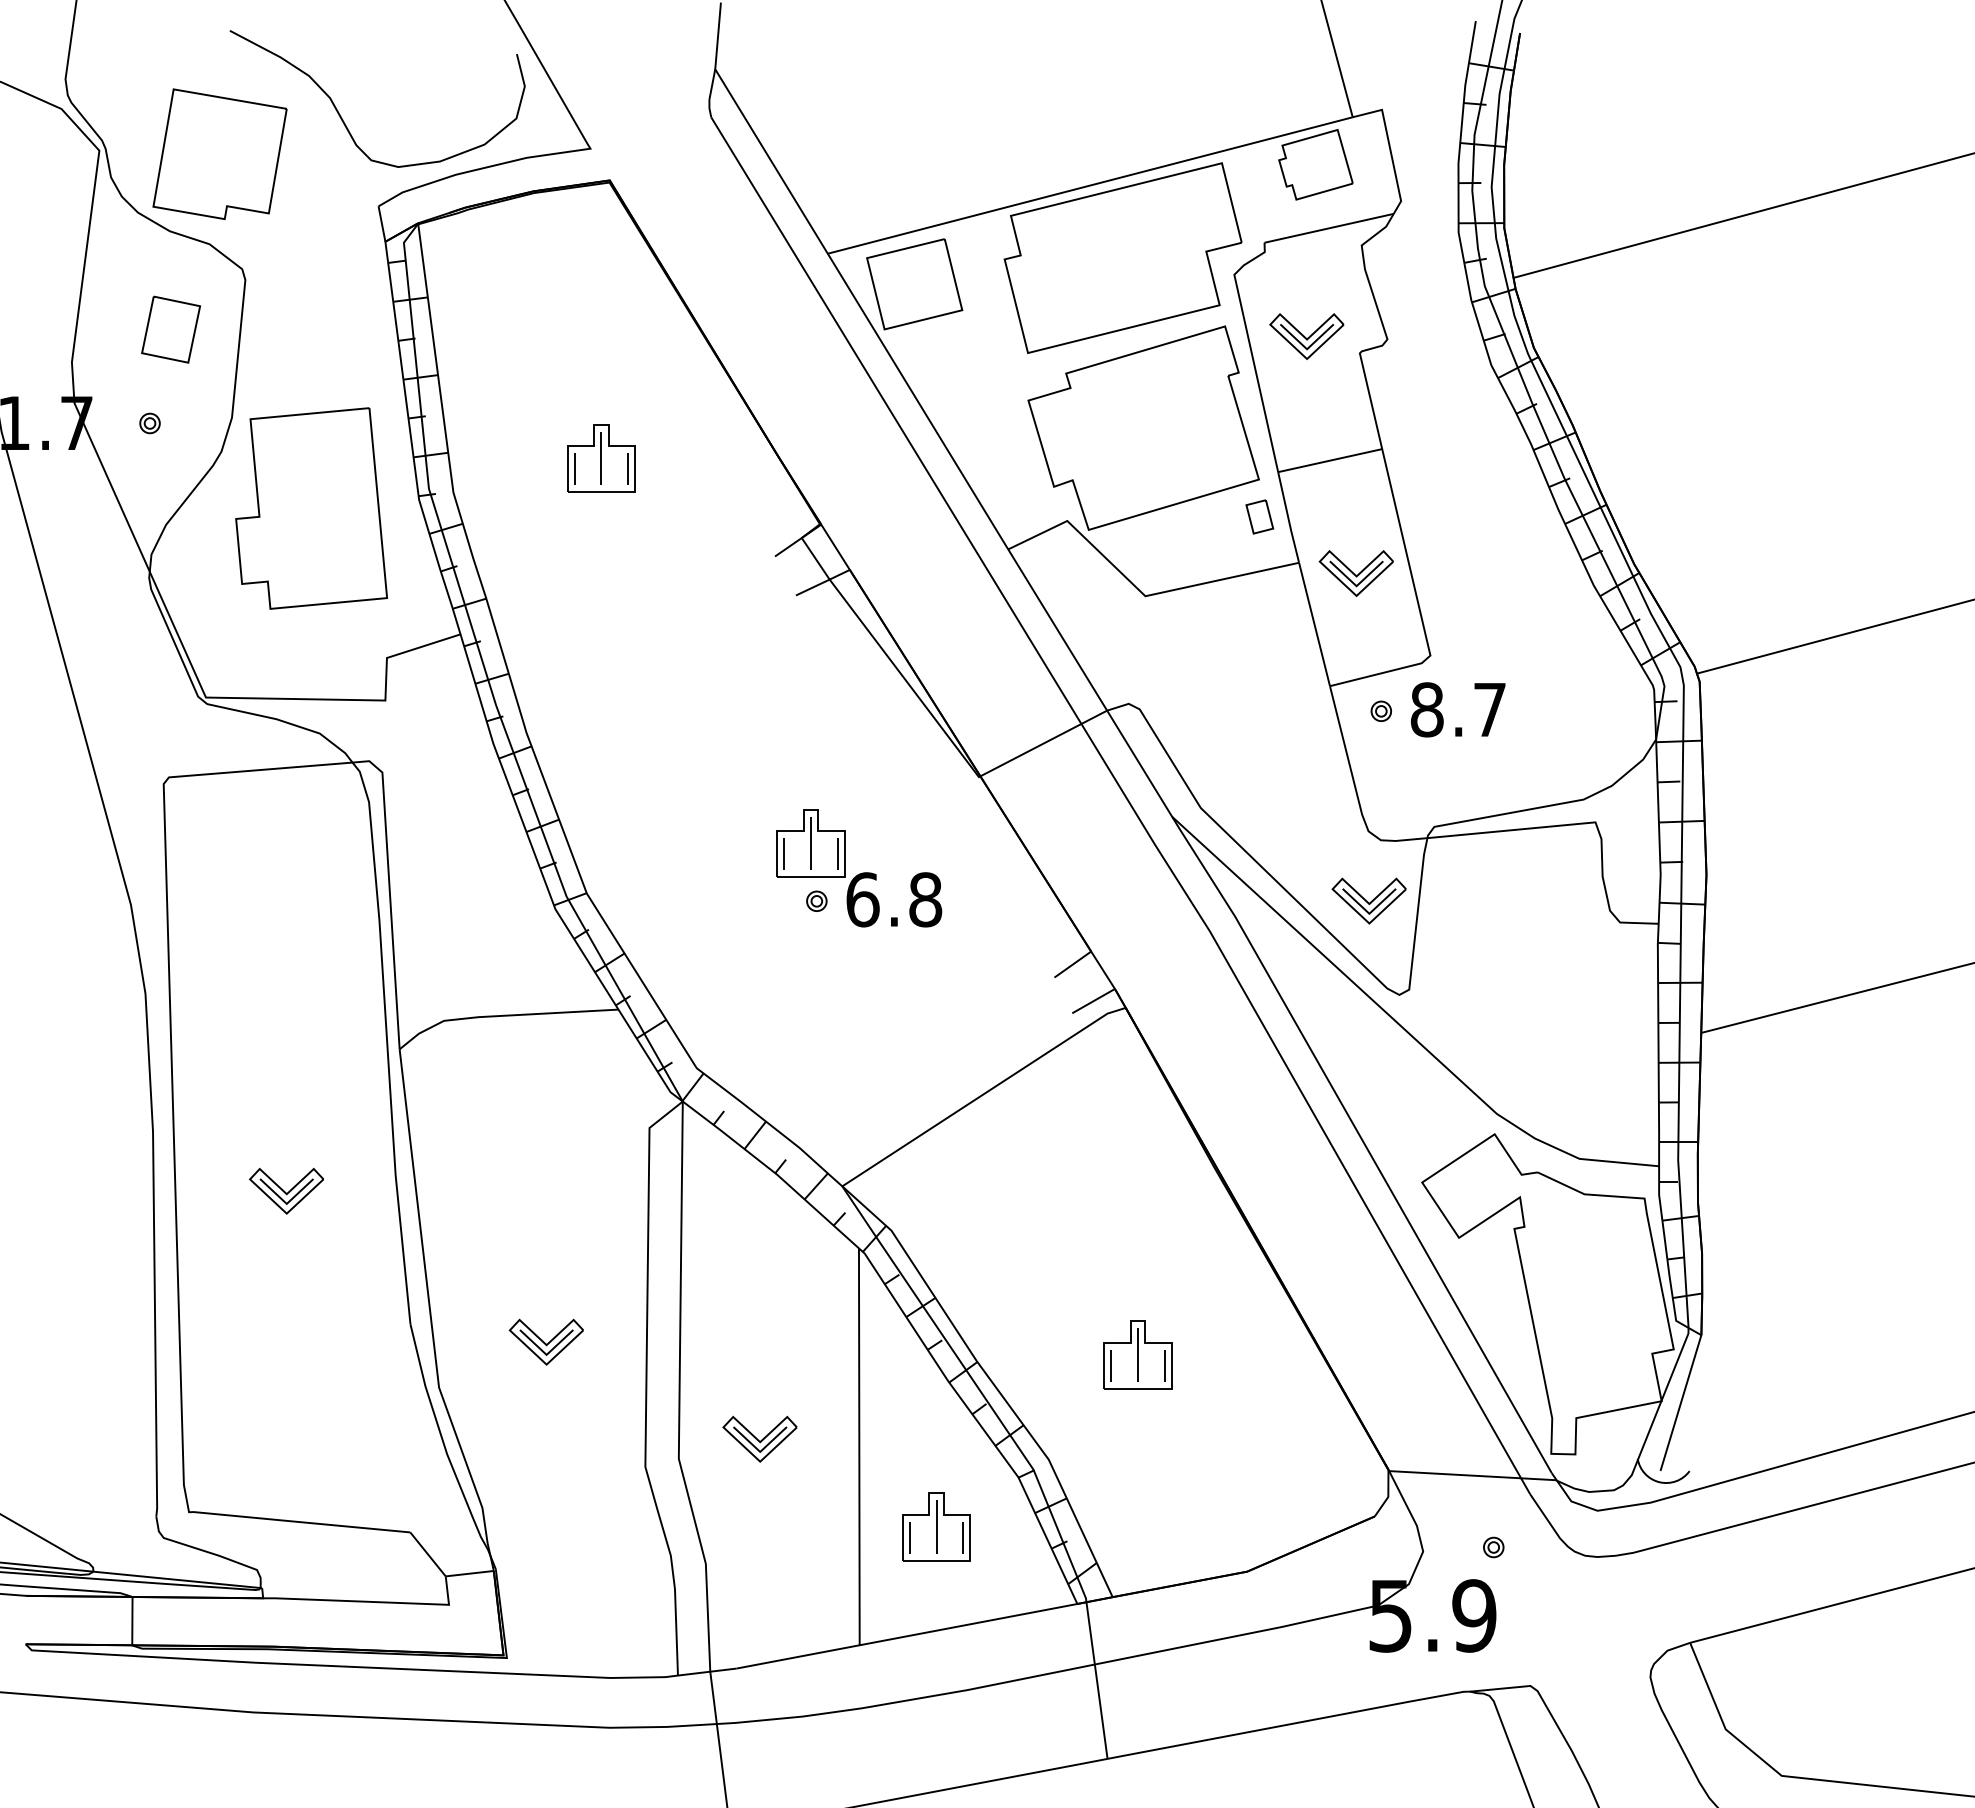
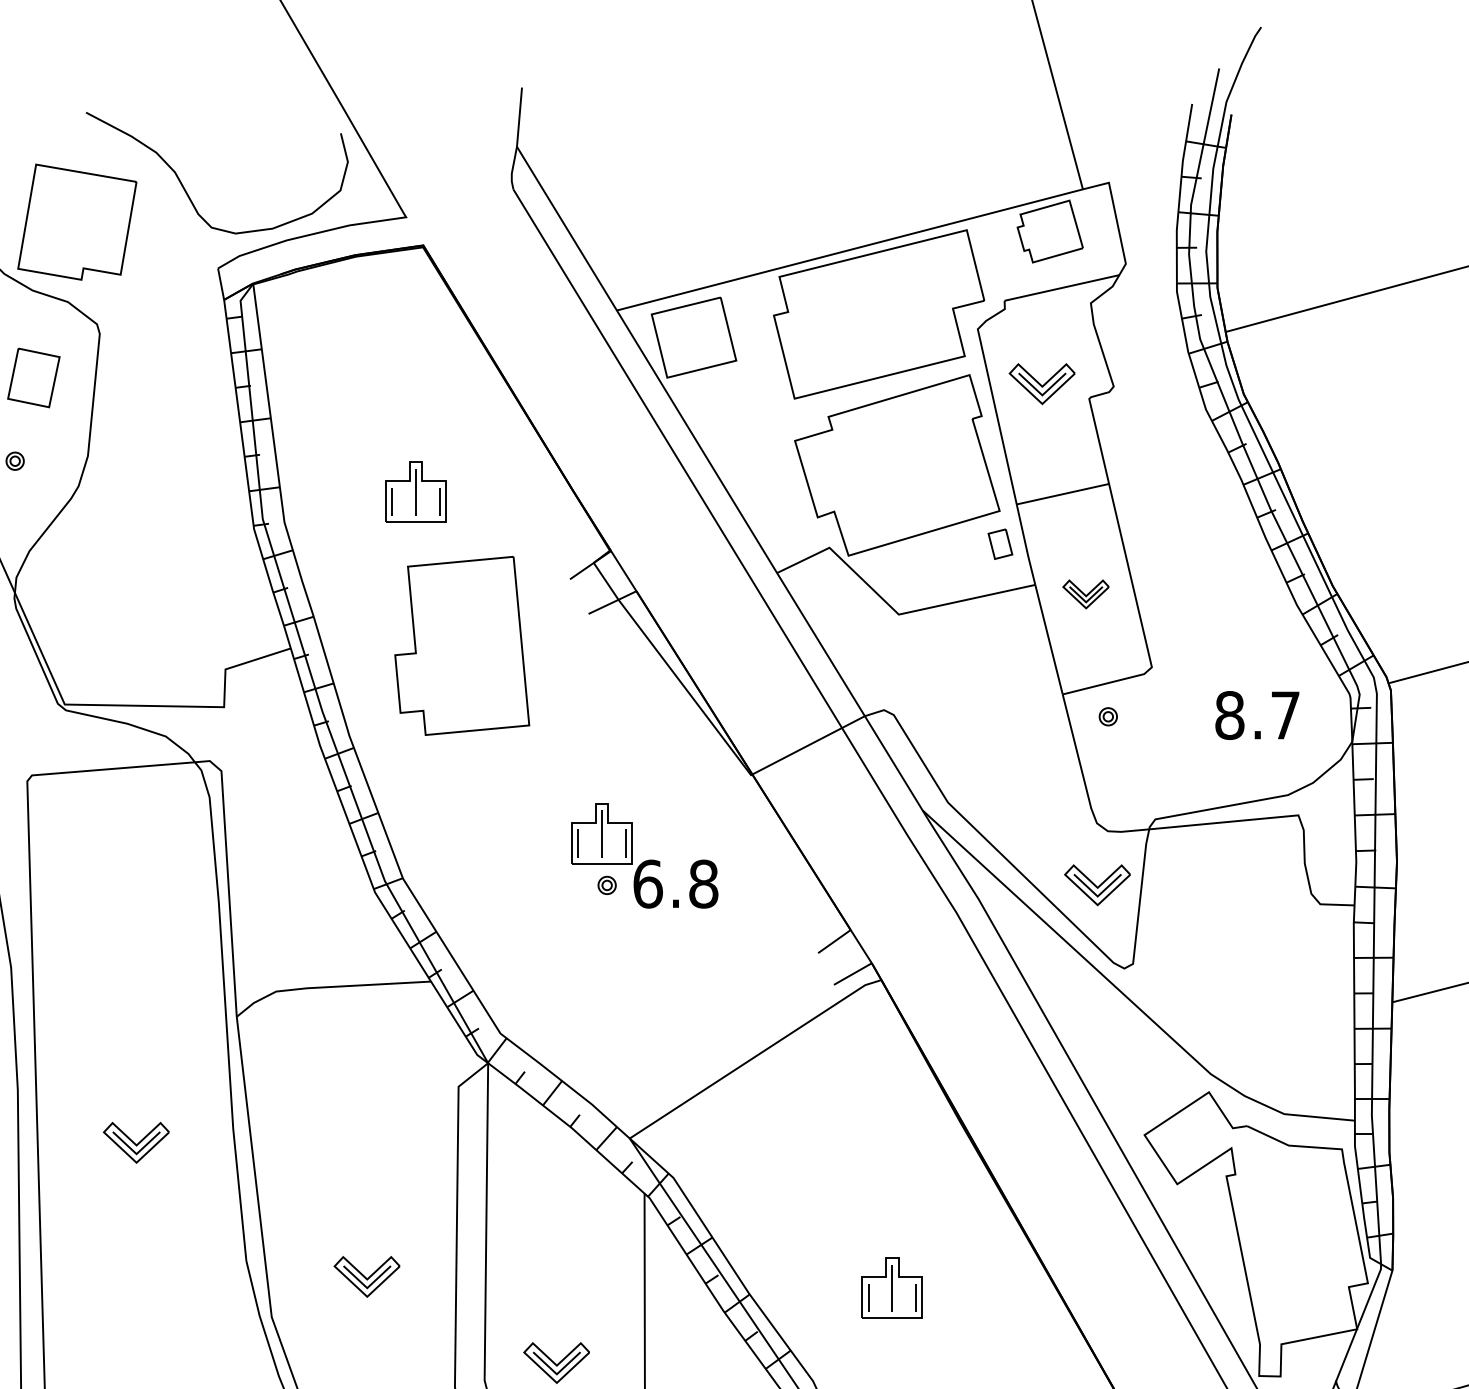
part: (311, 508) -> (462, 645), moved
part: (1355, 573) -> (1085, 594), size x0.7
text: (1458, 709) -> (1257, 715), moved

